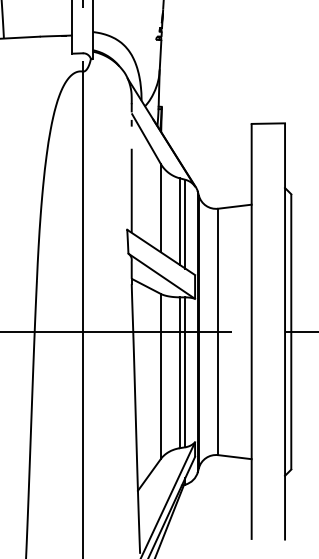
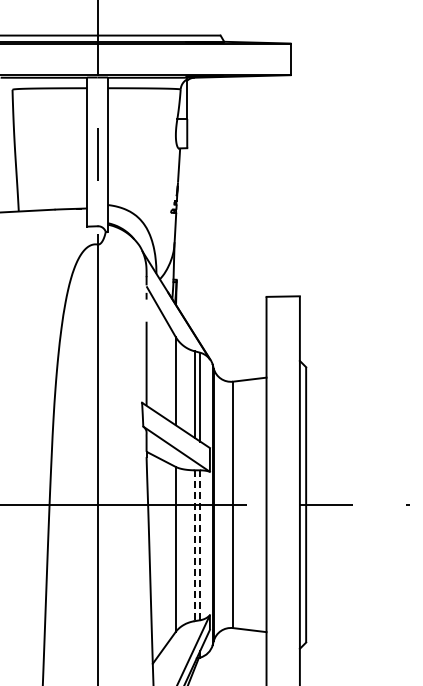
line: (185, 372) -> (200, 545), solid -> dashed
line: (179, 373) -> (194, 546), solid -> dashed

